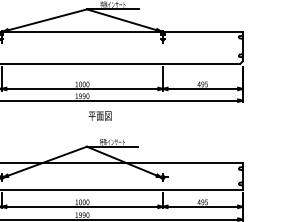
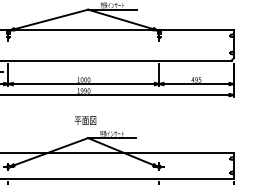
text: (99, 115) -> (84, 120), moved

